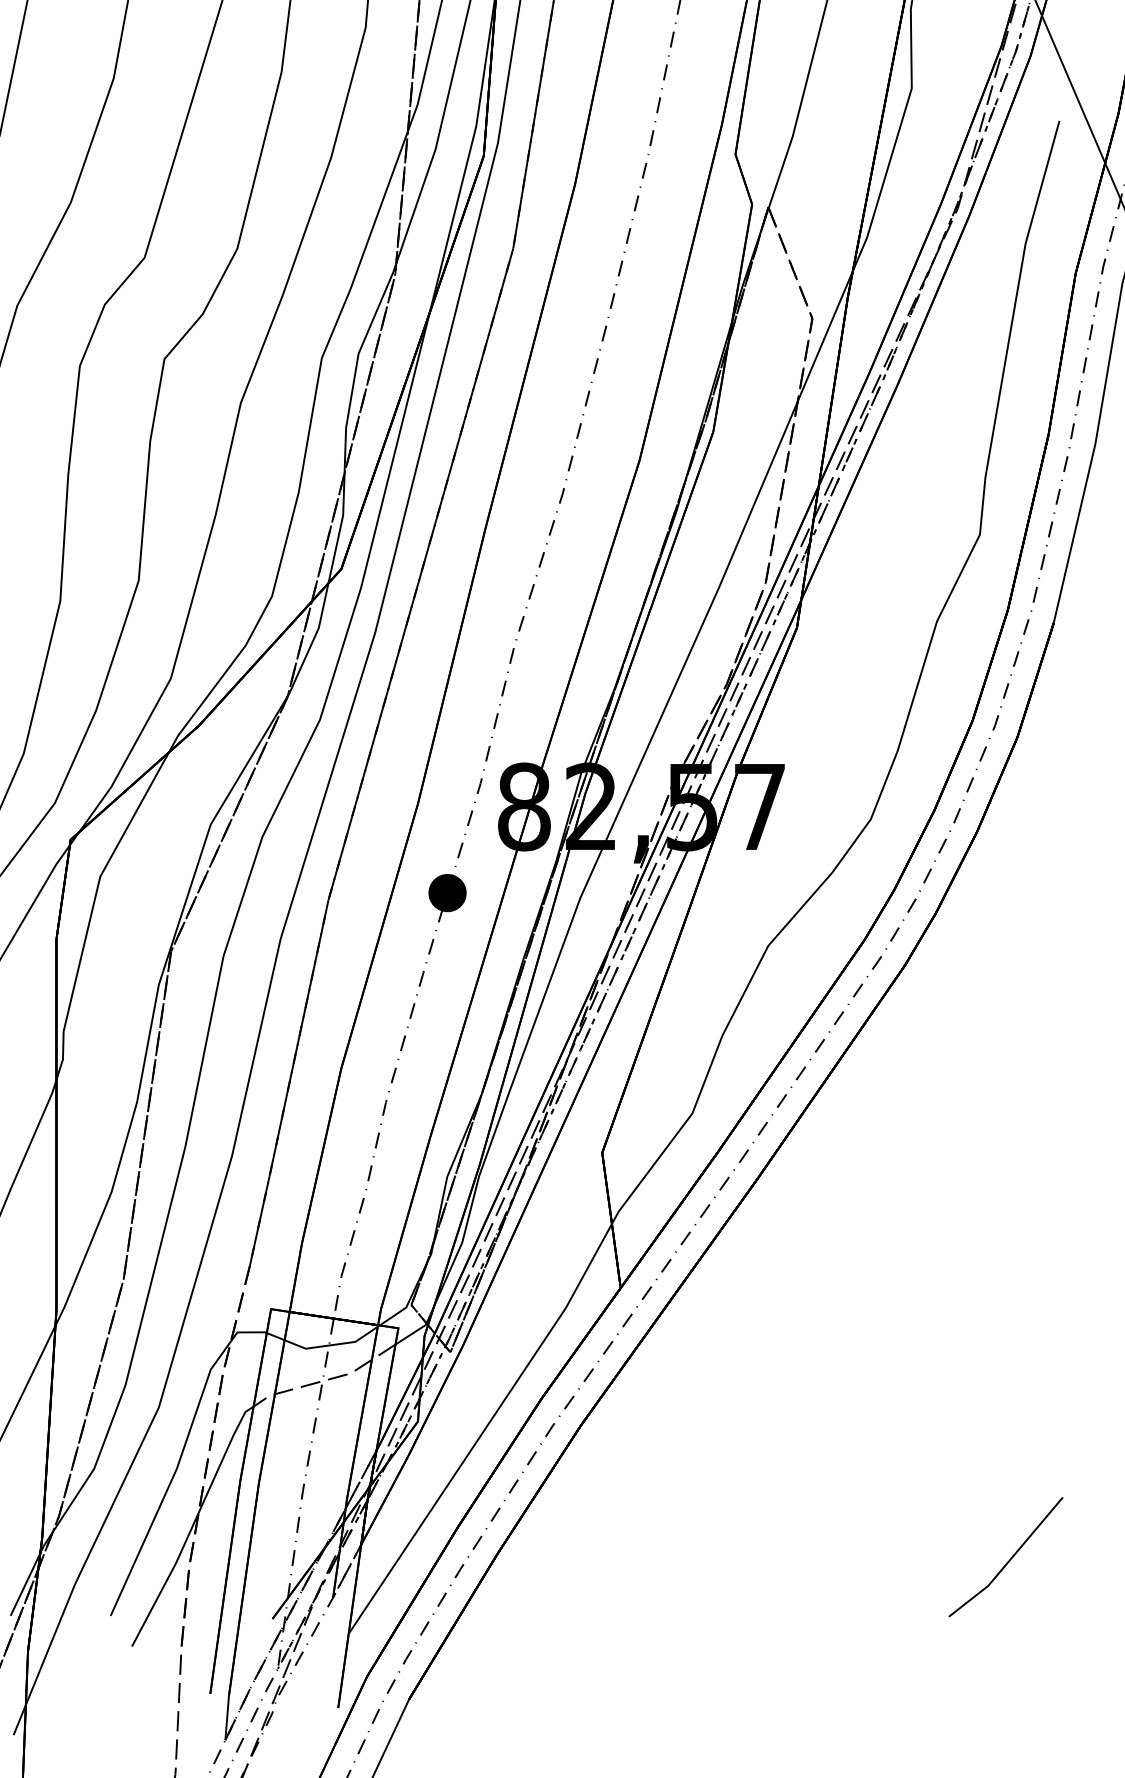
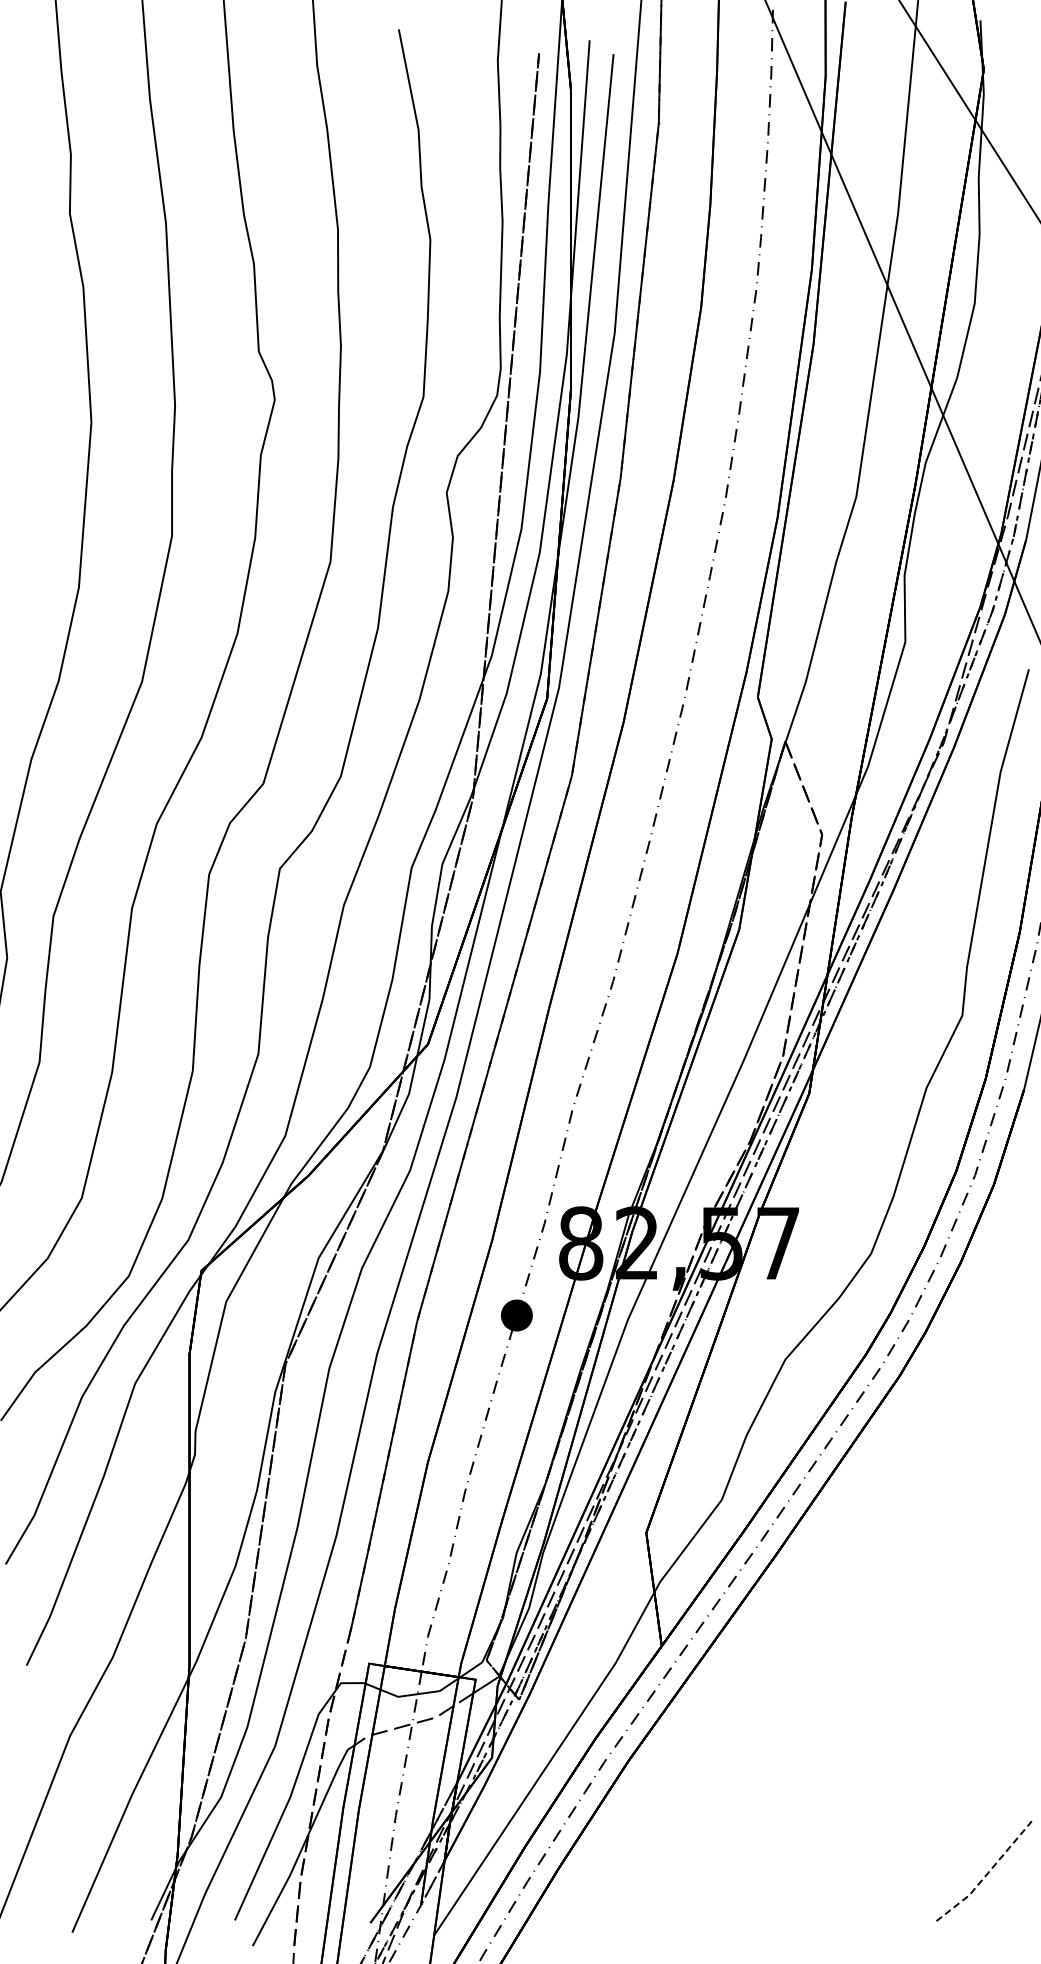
line: (1008, 1561) -> (986, 1874), solid -> dashed

